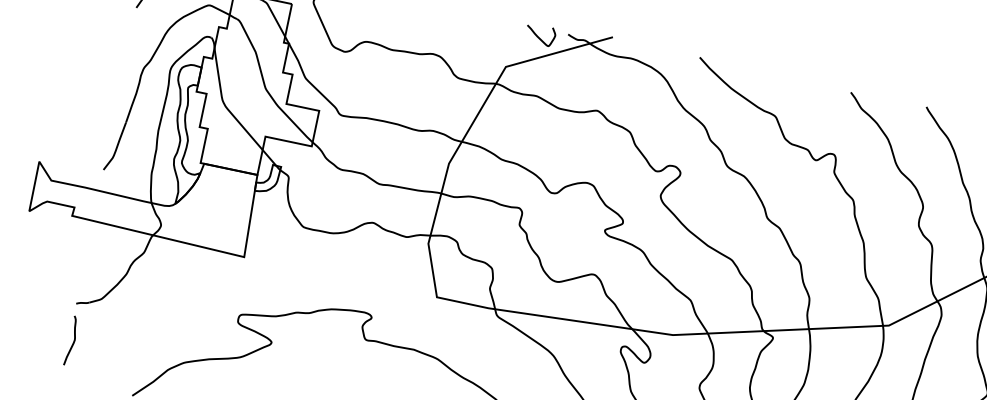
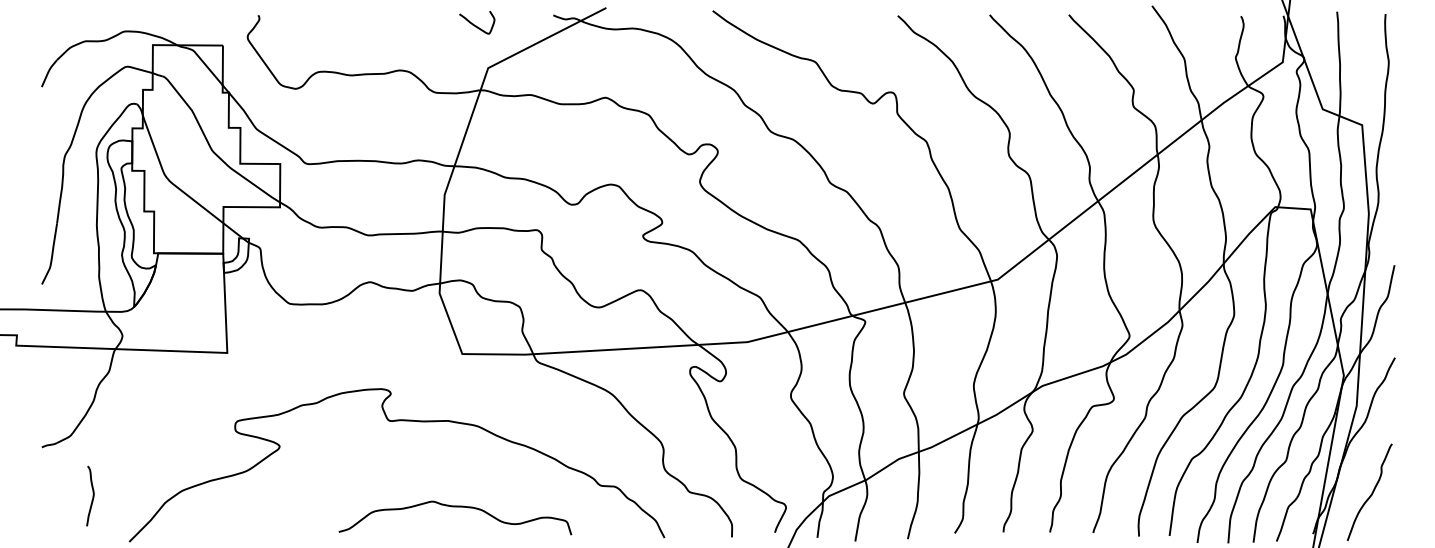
curve: (539, 37) -> (476, 25), moved
curve: (73, 340) -> (92, 495), moved

